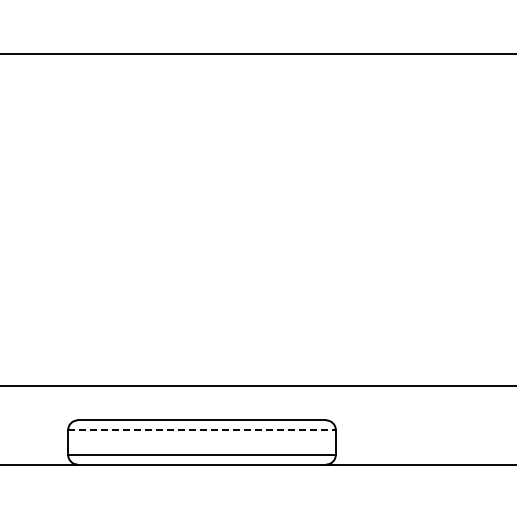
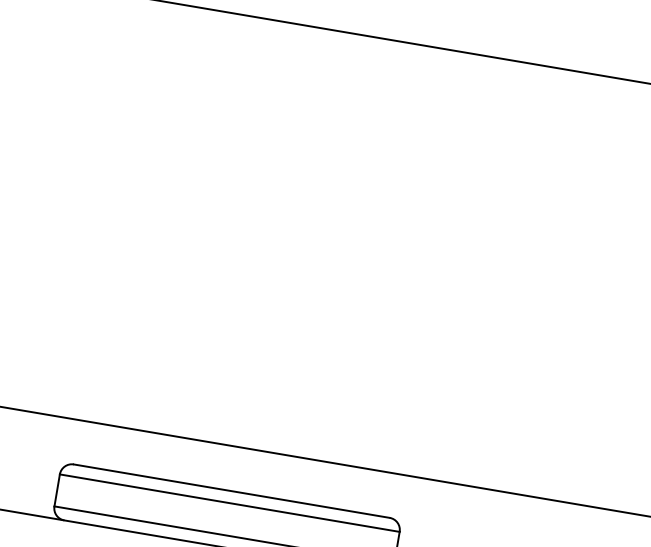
line: (202, 429) -> (230, 502), dashed -> solid

